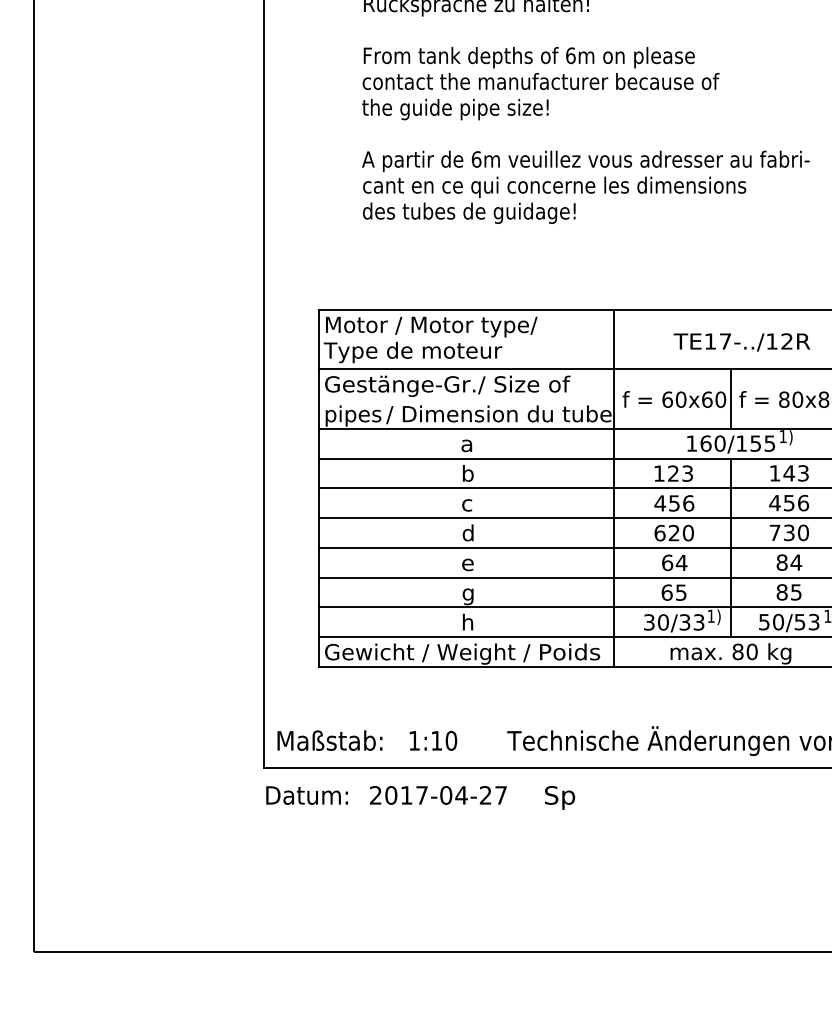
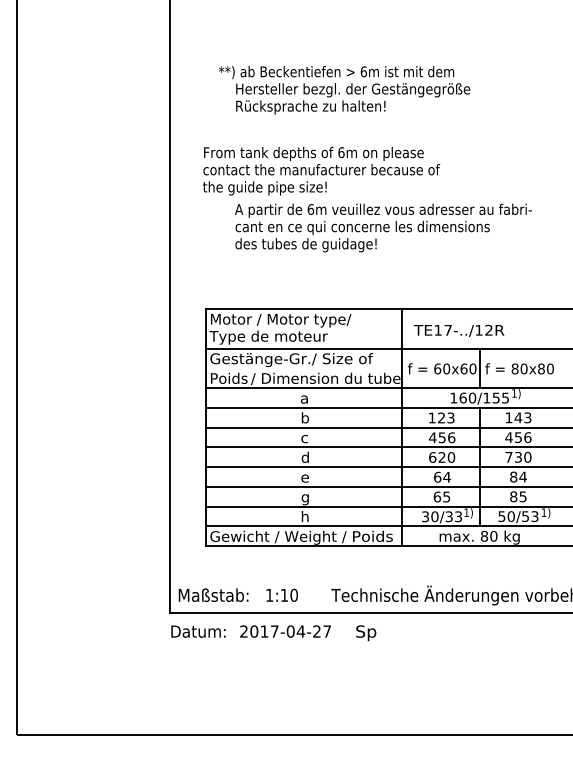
text: (540, 82) -> (321, 170), moved
text: (741, 341) -> (458, 330), moved
text: (346, 415) -> (224, 379), pipes -> Poids

